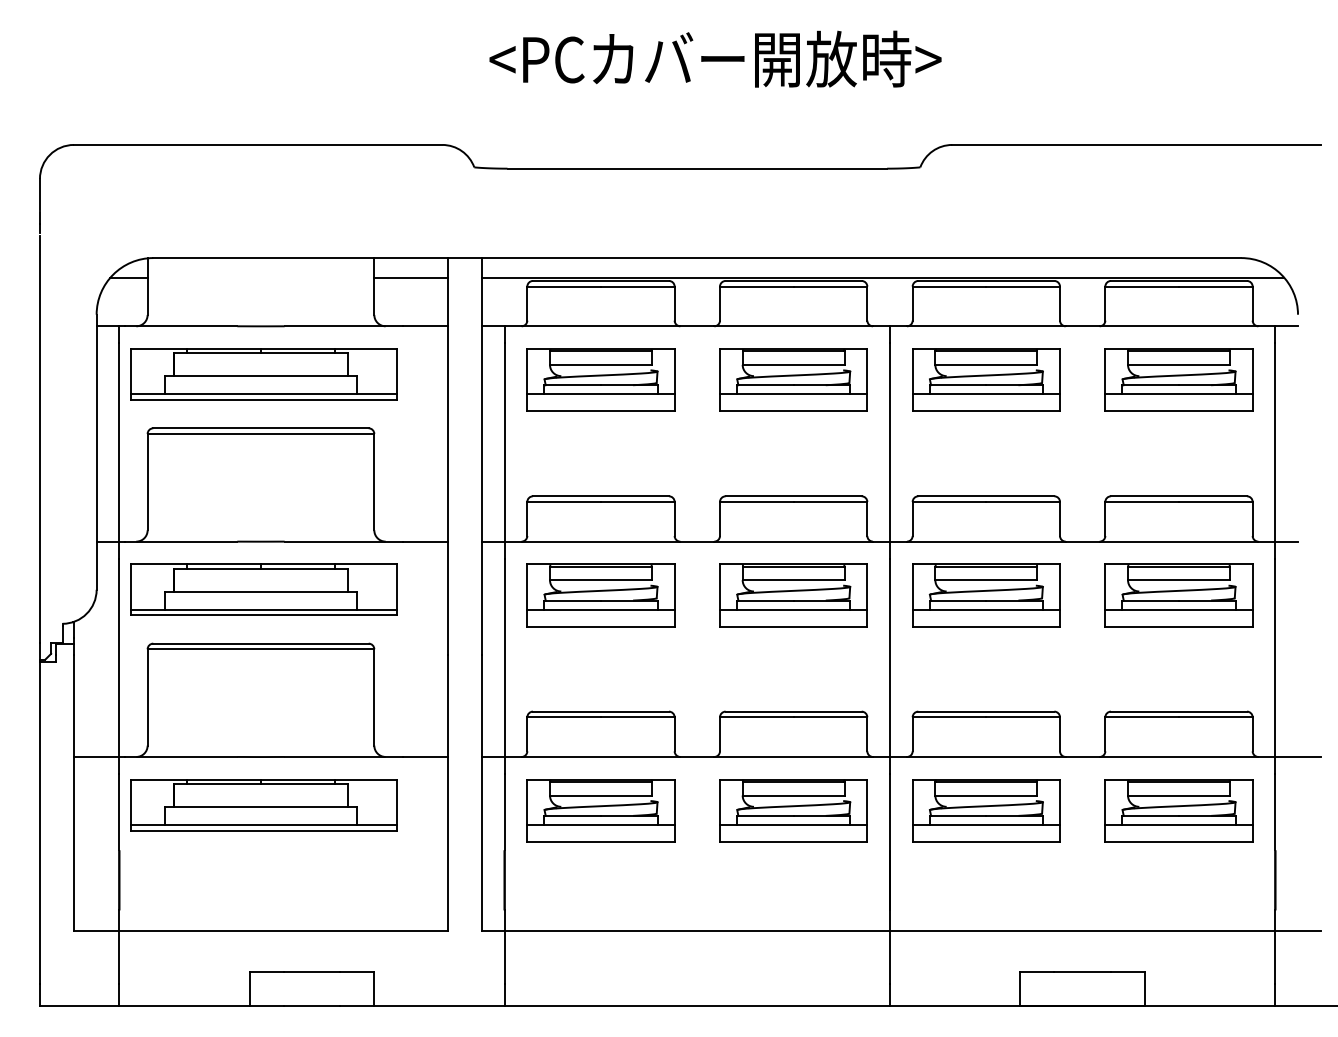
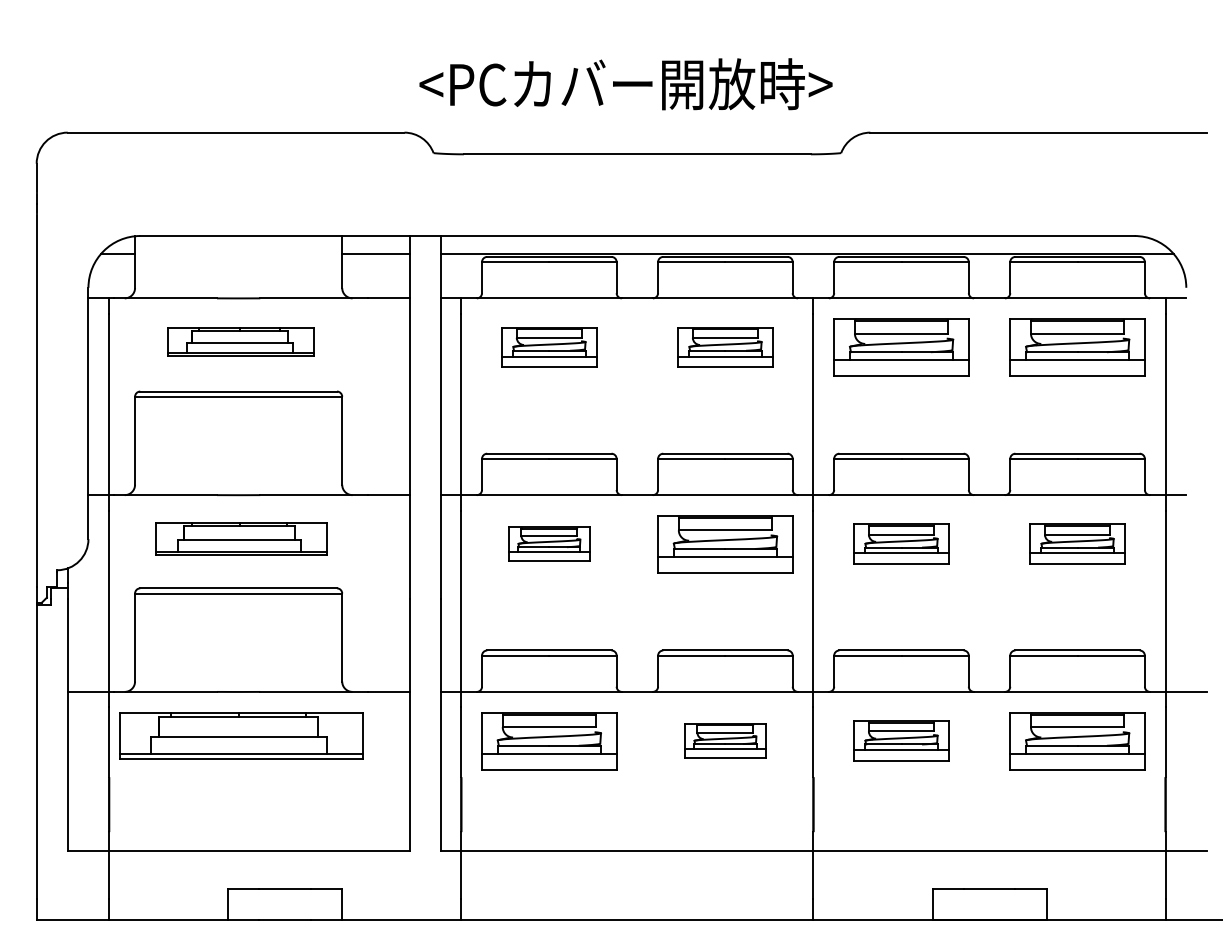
text: (714, 59) -> (625, 84), moved
part: (264, 374) -> (241, 342), size x0.6
part: (601, 380) -> (549, 347), size x0.7
part: (793, 380) -> (725, 347), size x0.7
part: (264, 589) -> (241, 538), size x0.7
part: (601, 595) -> (549, 544), size x0.6
part: (986, 595) -> (901, 544), size x0.7
part: (1178, 595) -> (1077, 544), size x0.7
part: (793, 811) -> (725, 741), size x0.6
part: (986, 811) -> (901, 741), size x0.7

